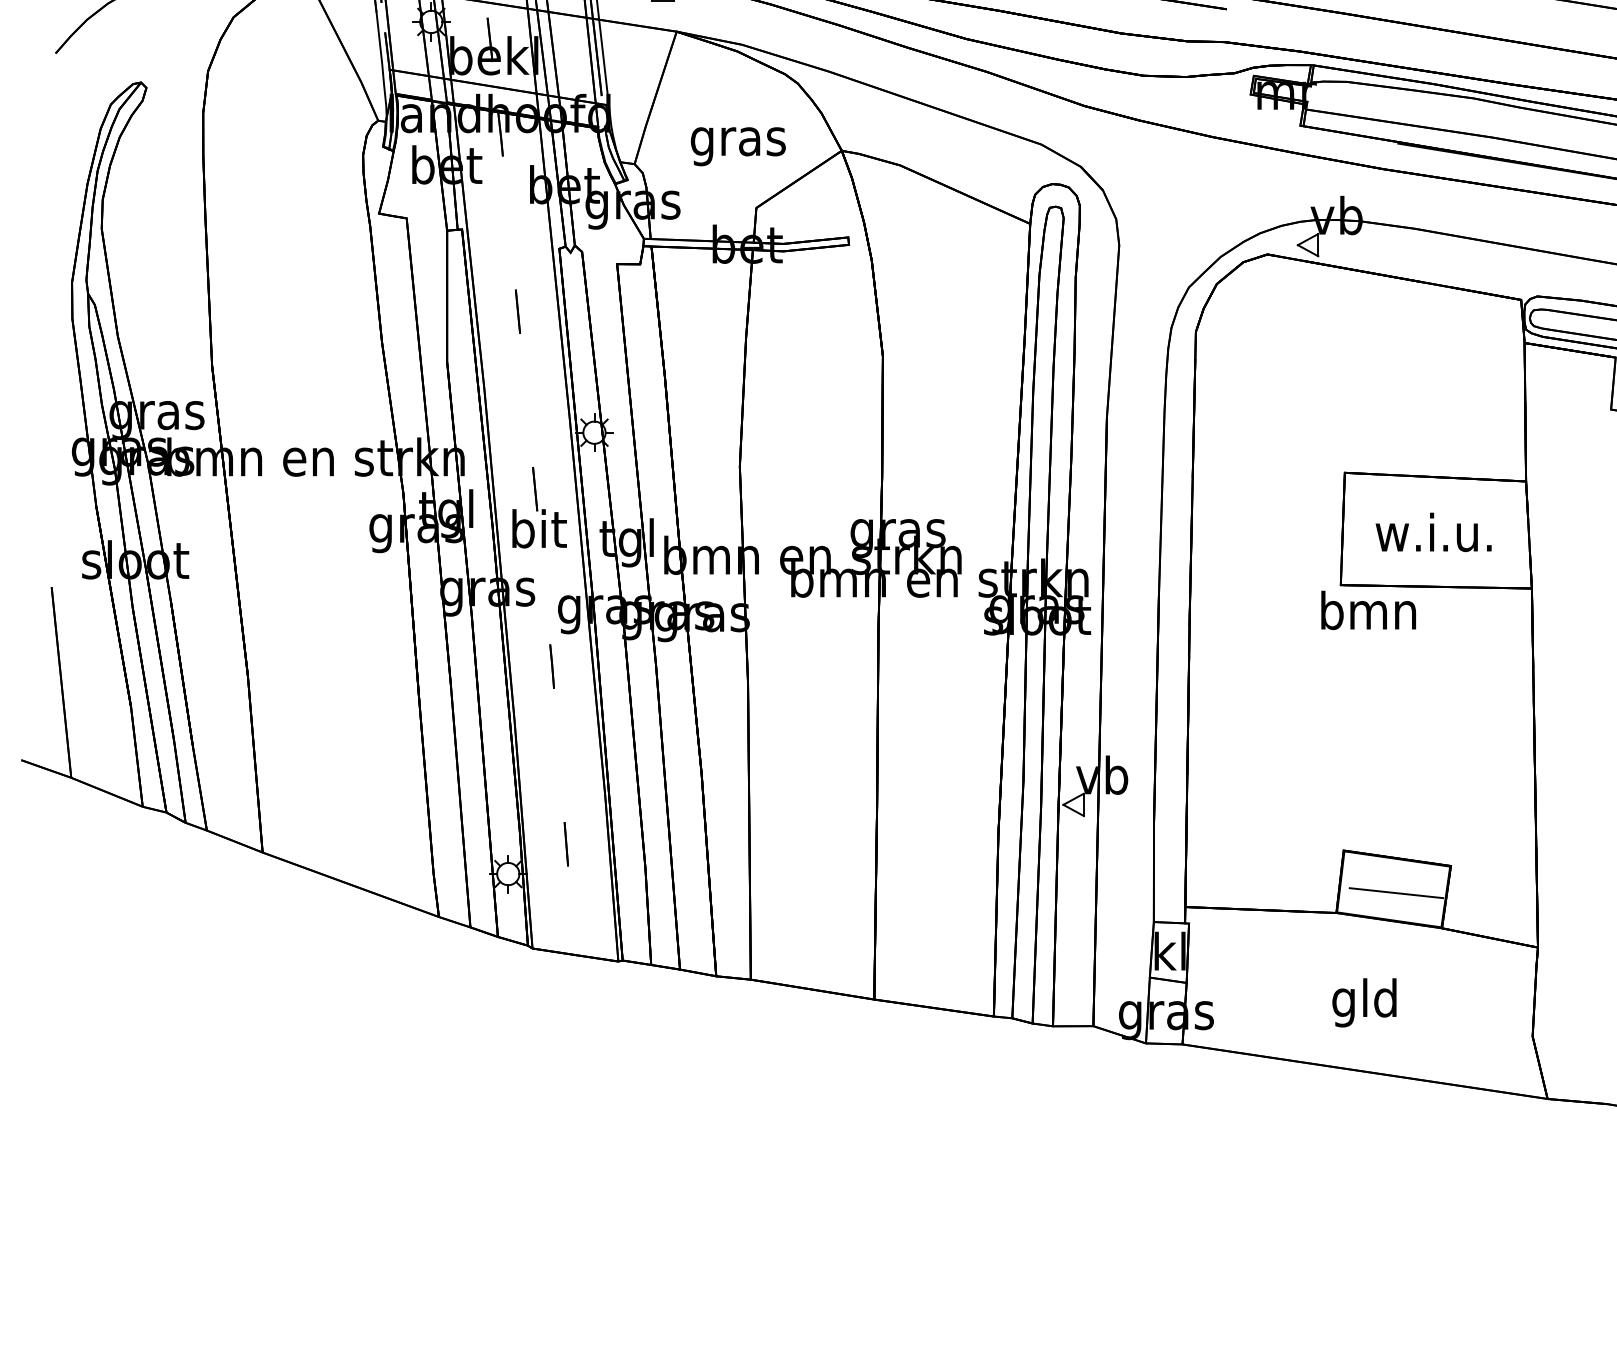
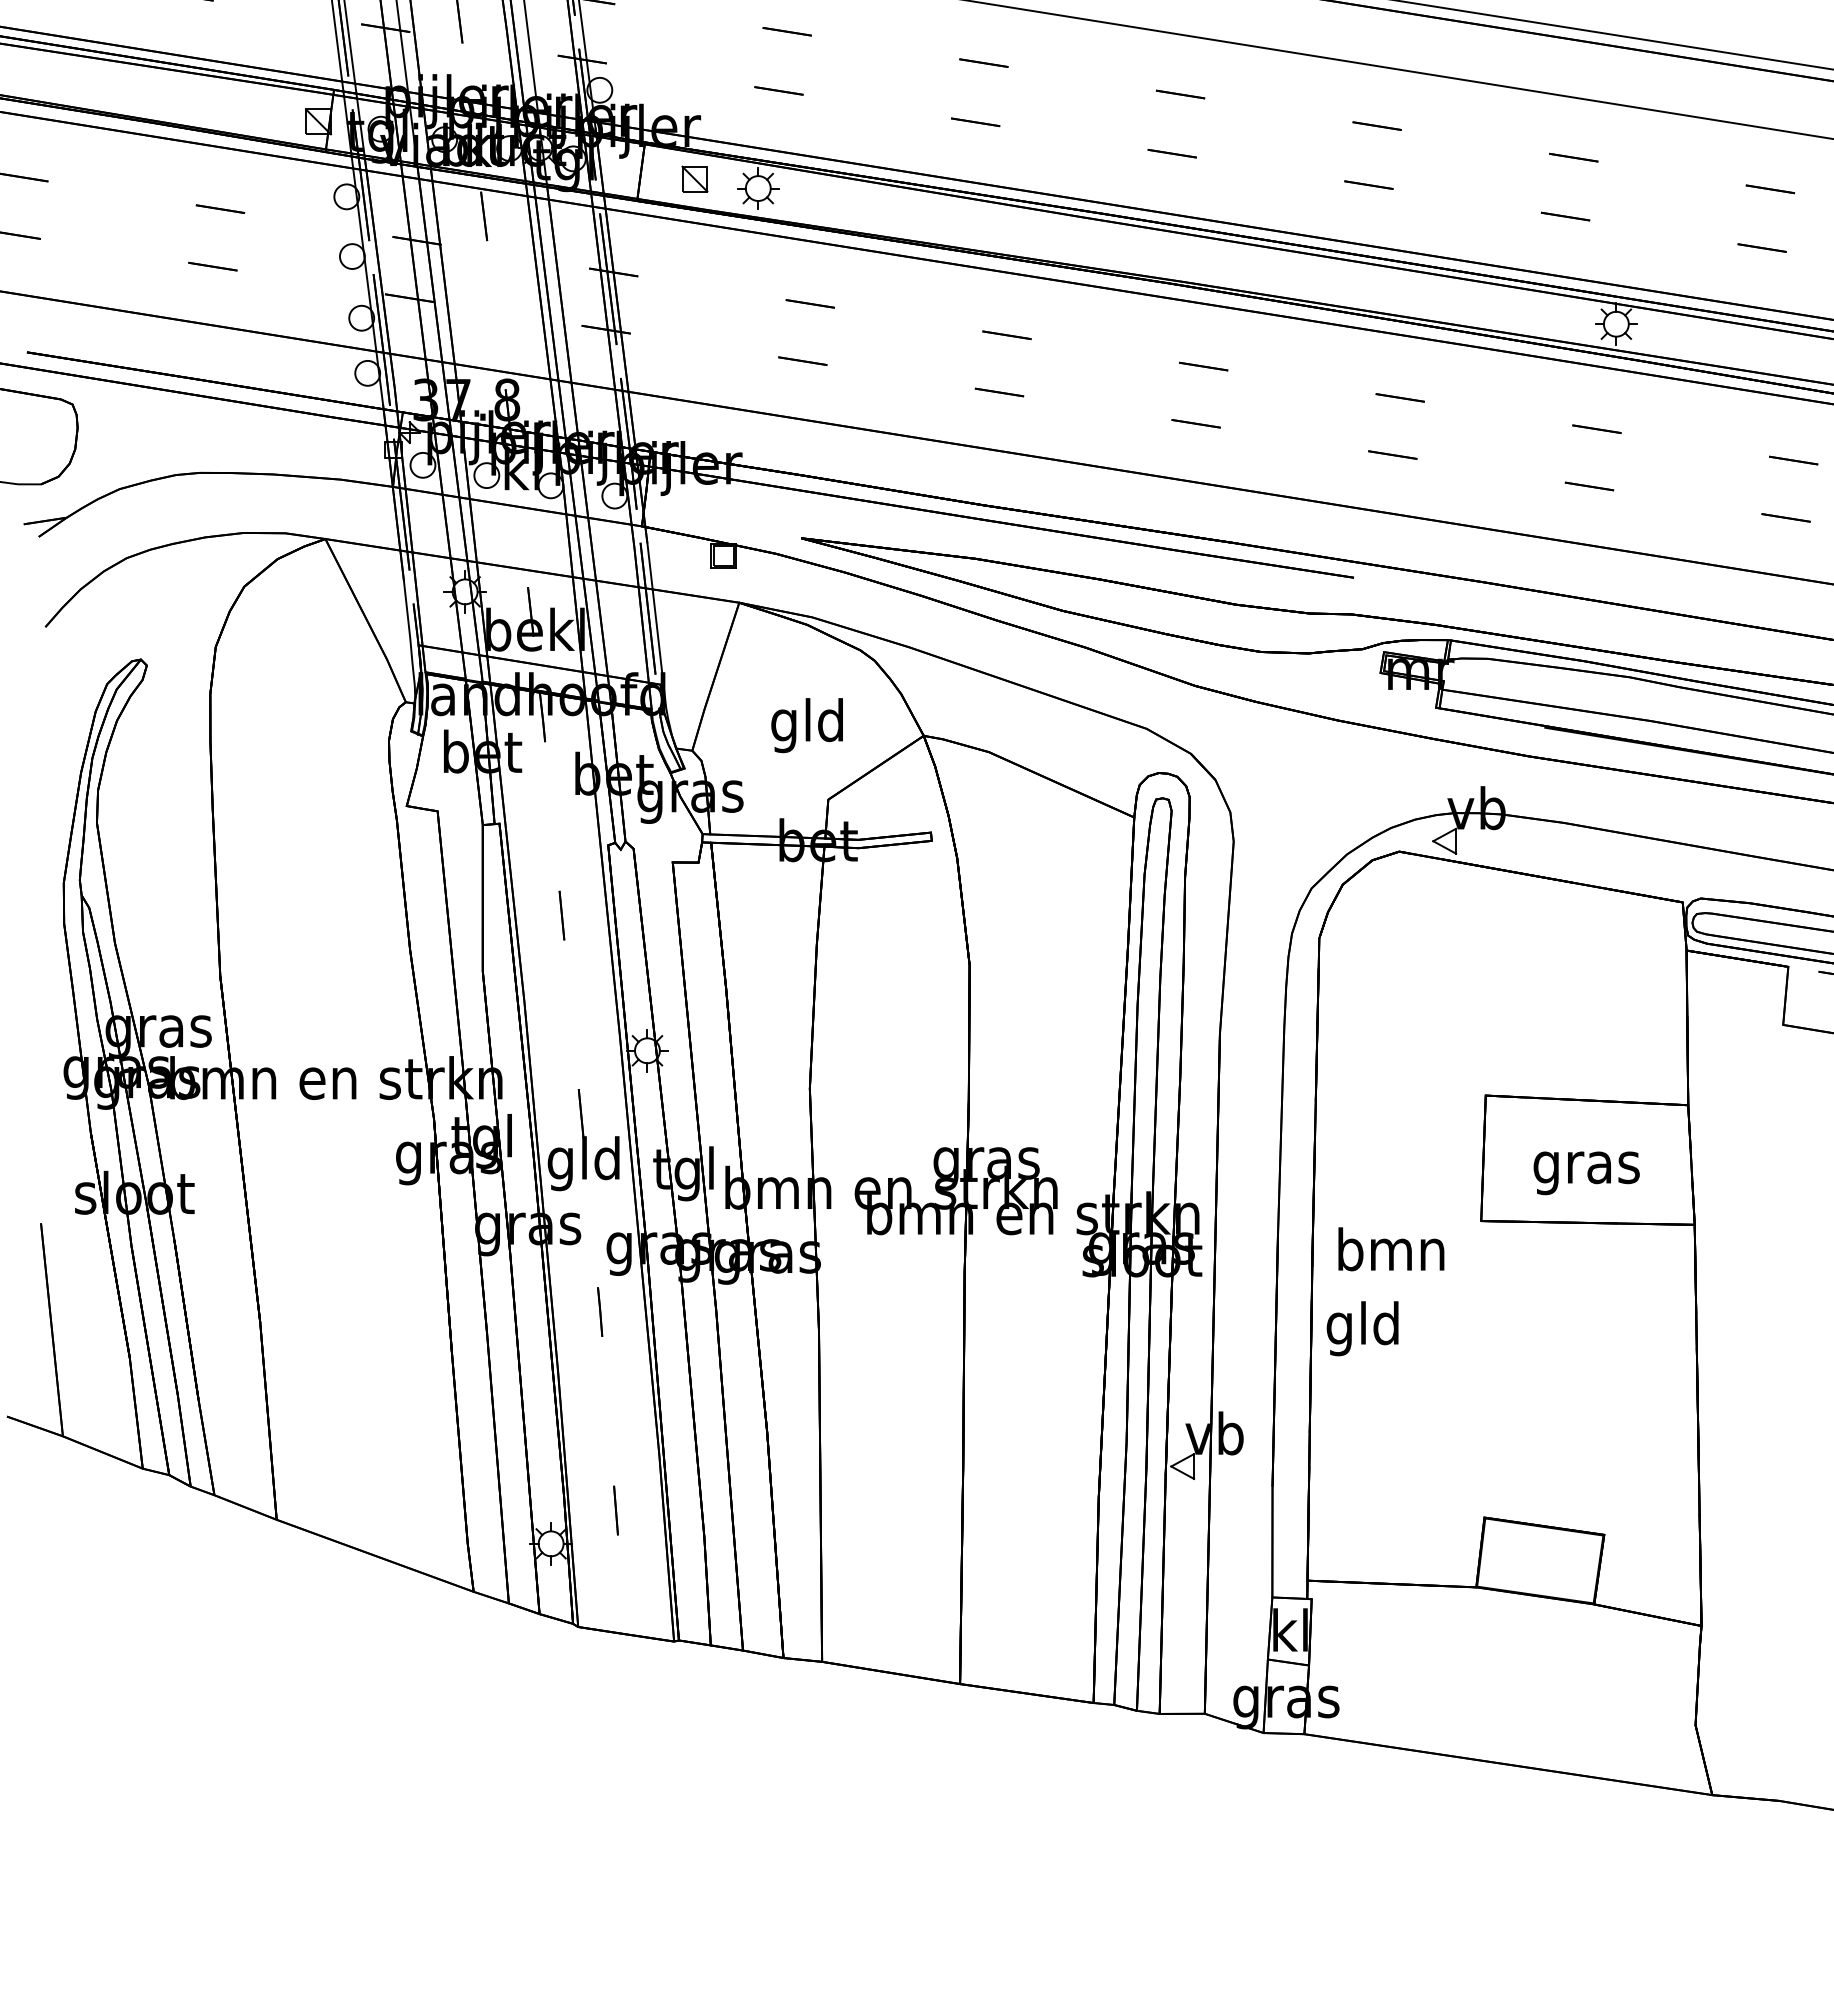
text: (738, 141) -> (808, 725), gras -> gld
text: (537, 533) -> (583, 1163), bit -> gld
text: (1433, 537) -> (1584, 1167), w.i.u. -> gras
text: (1368, 610) -> (1391, 1249), moved
line: (1396, 892) -> (1543, 1564), removed
text: (1364, 1002) -> (1362, 1328), moved

